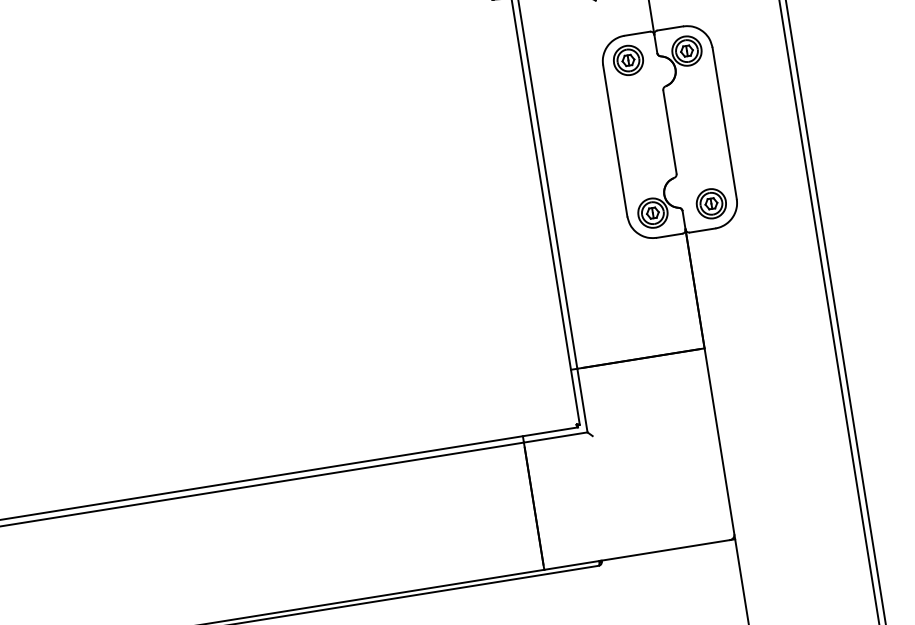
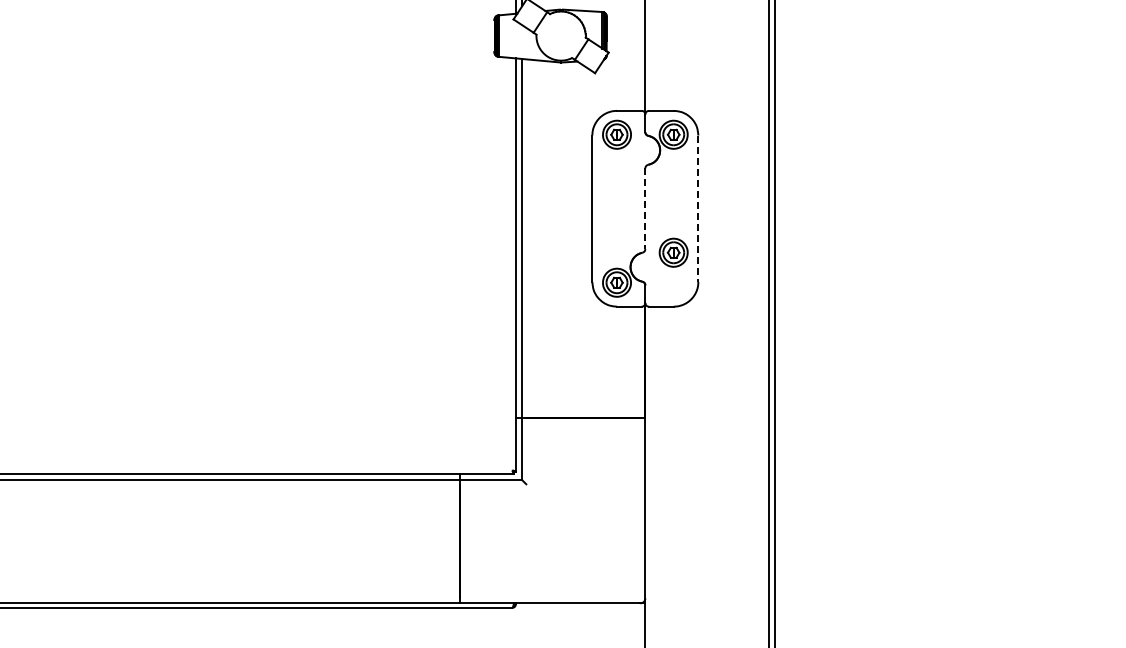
line: (724, 124) -> (698, 209), solid -> dashed
line: (670, 132) -> (645, 209), solid -> dashed
part: (711, 203) -> (673, 252), moved

